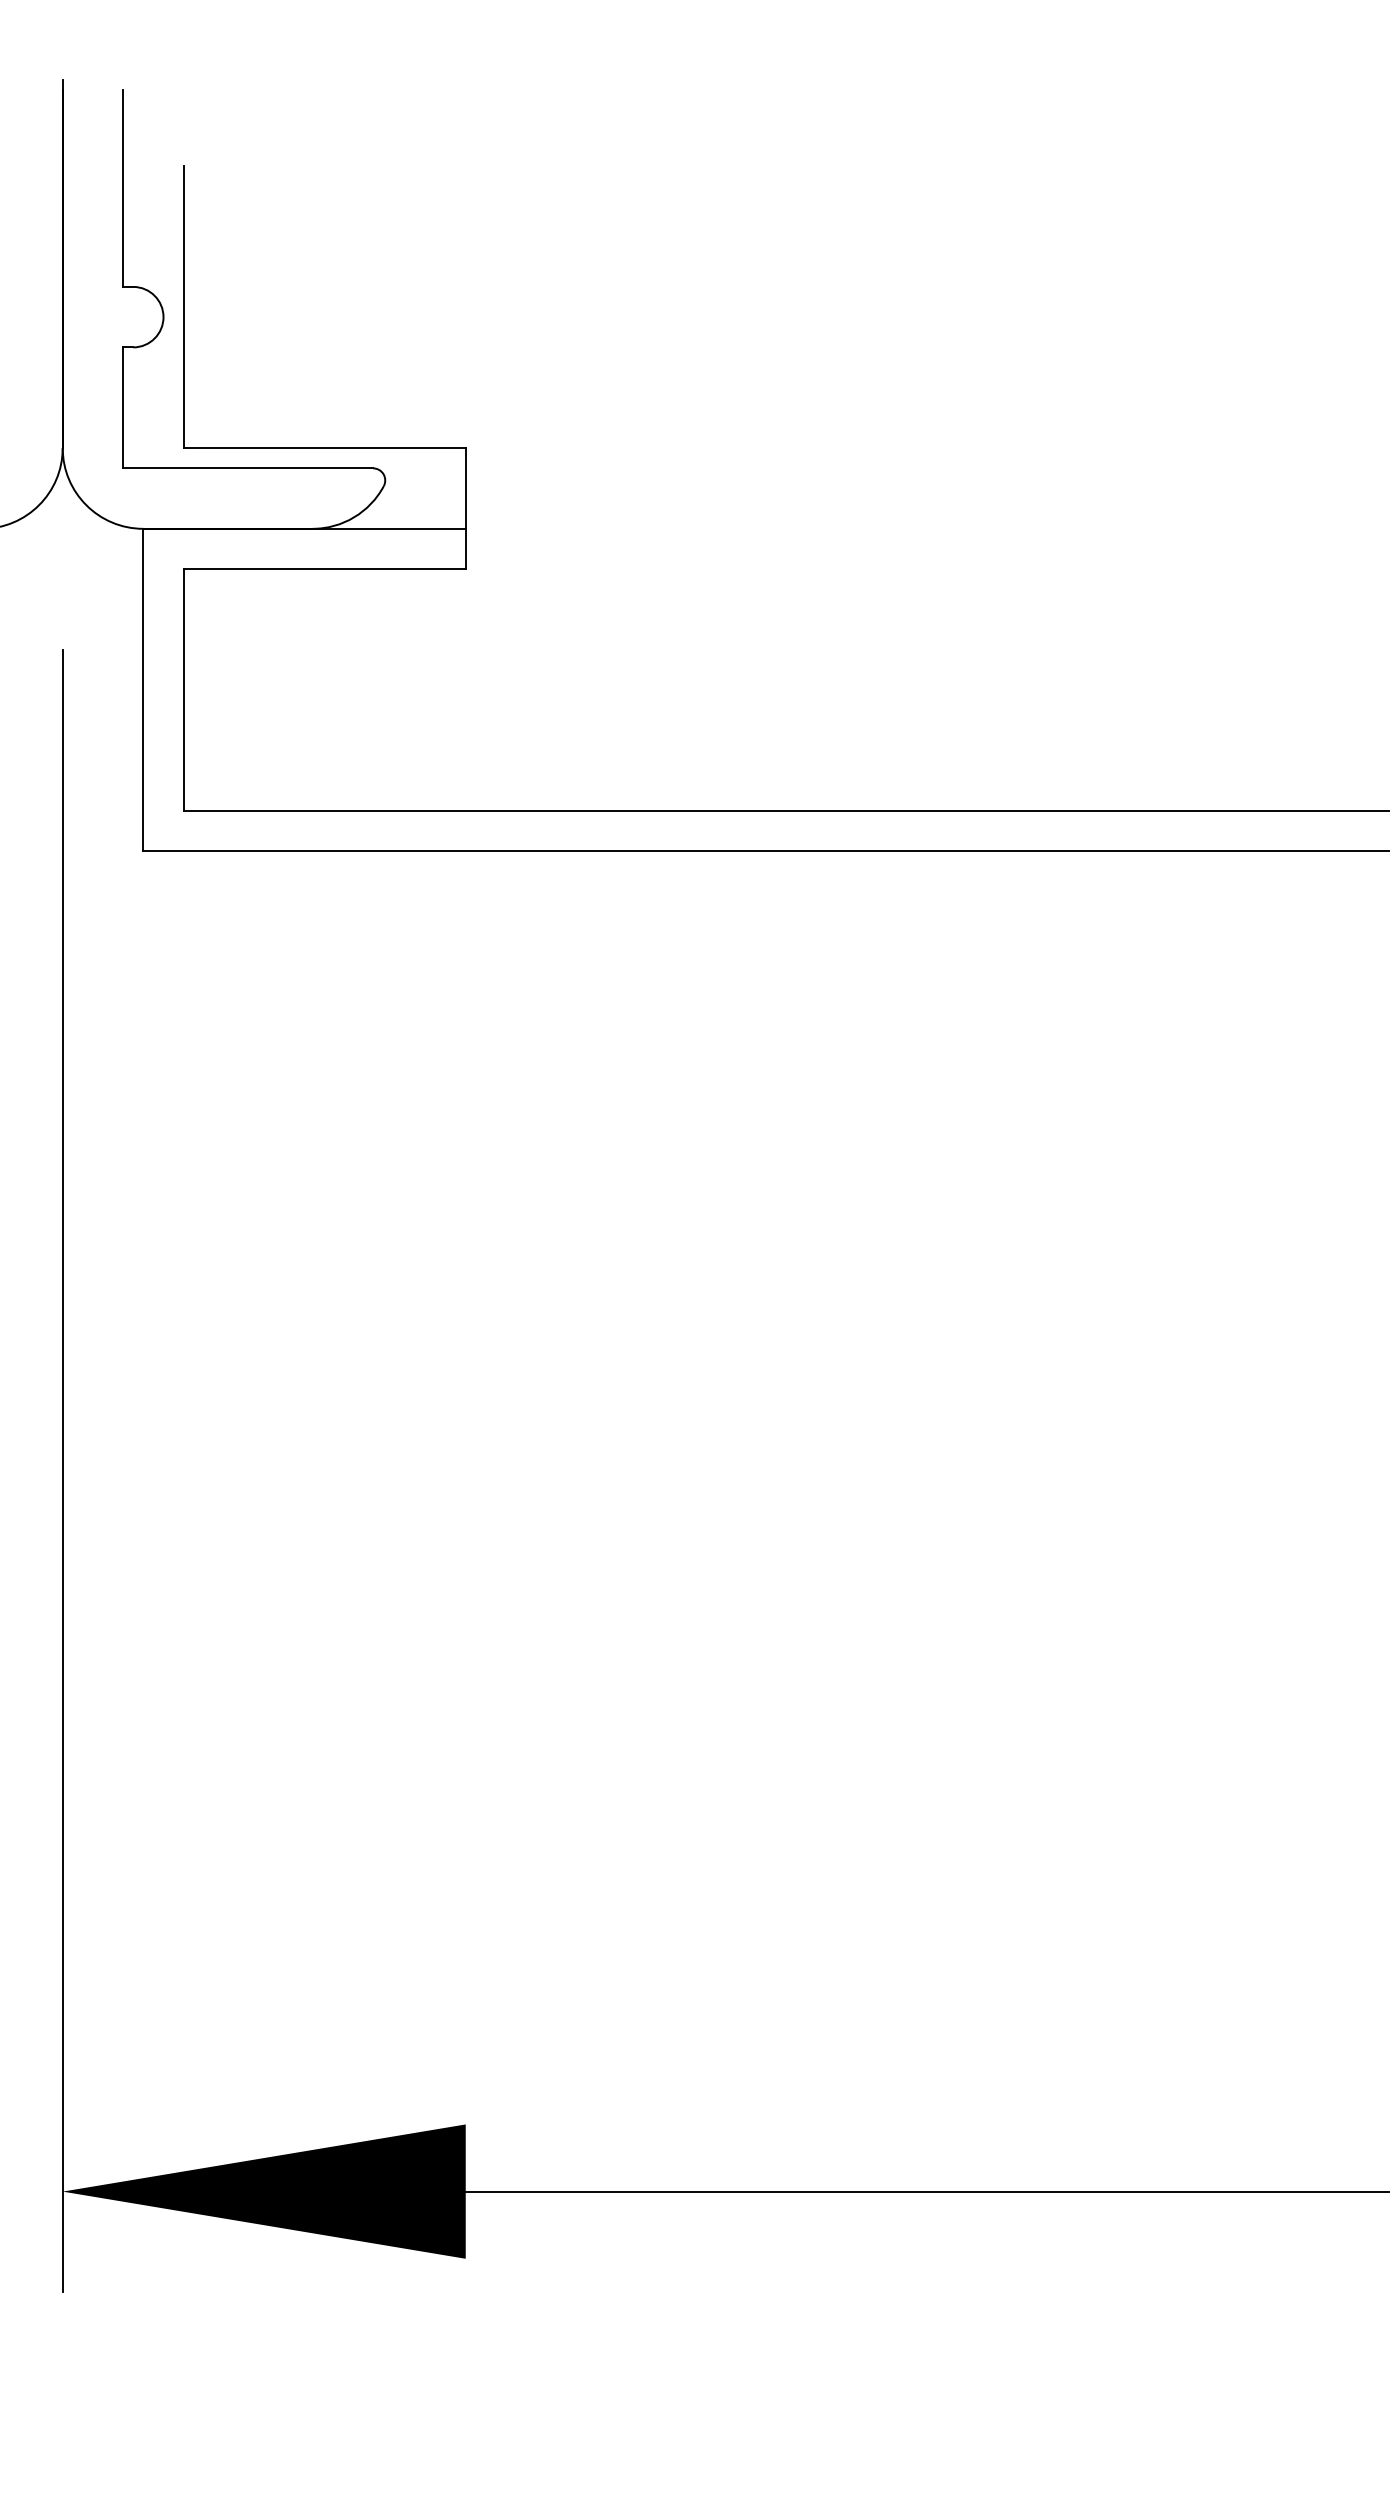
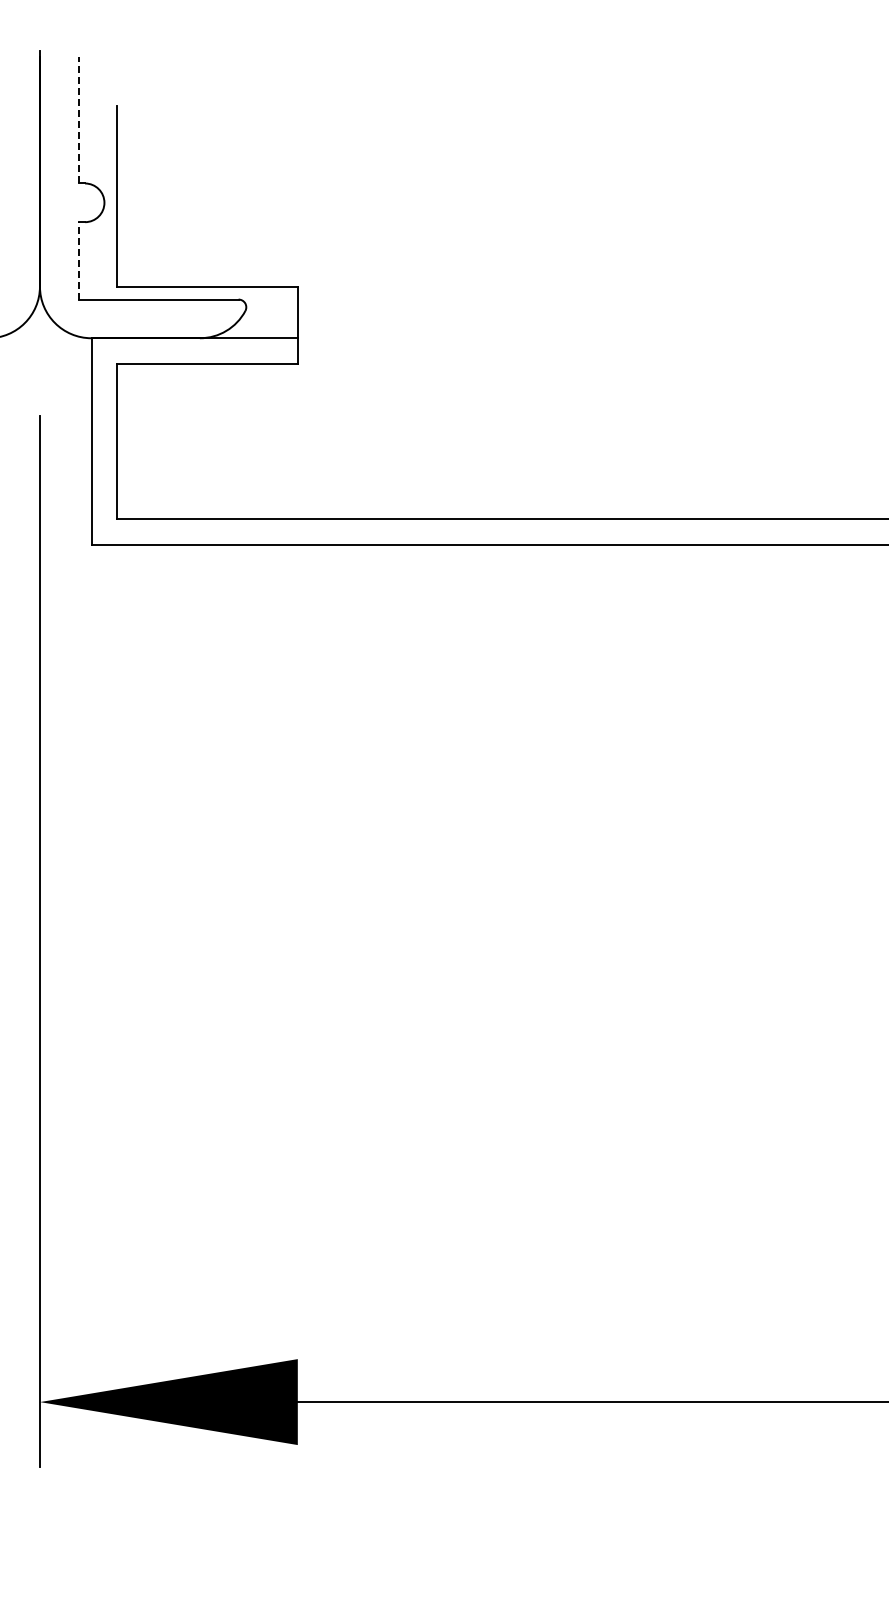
line: (122, 186) -> (78, 119), solid -> dashed
line: (122, 407) -> (78, 260), solid -> dashed

